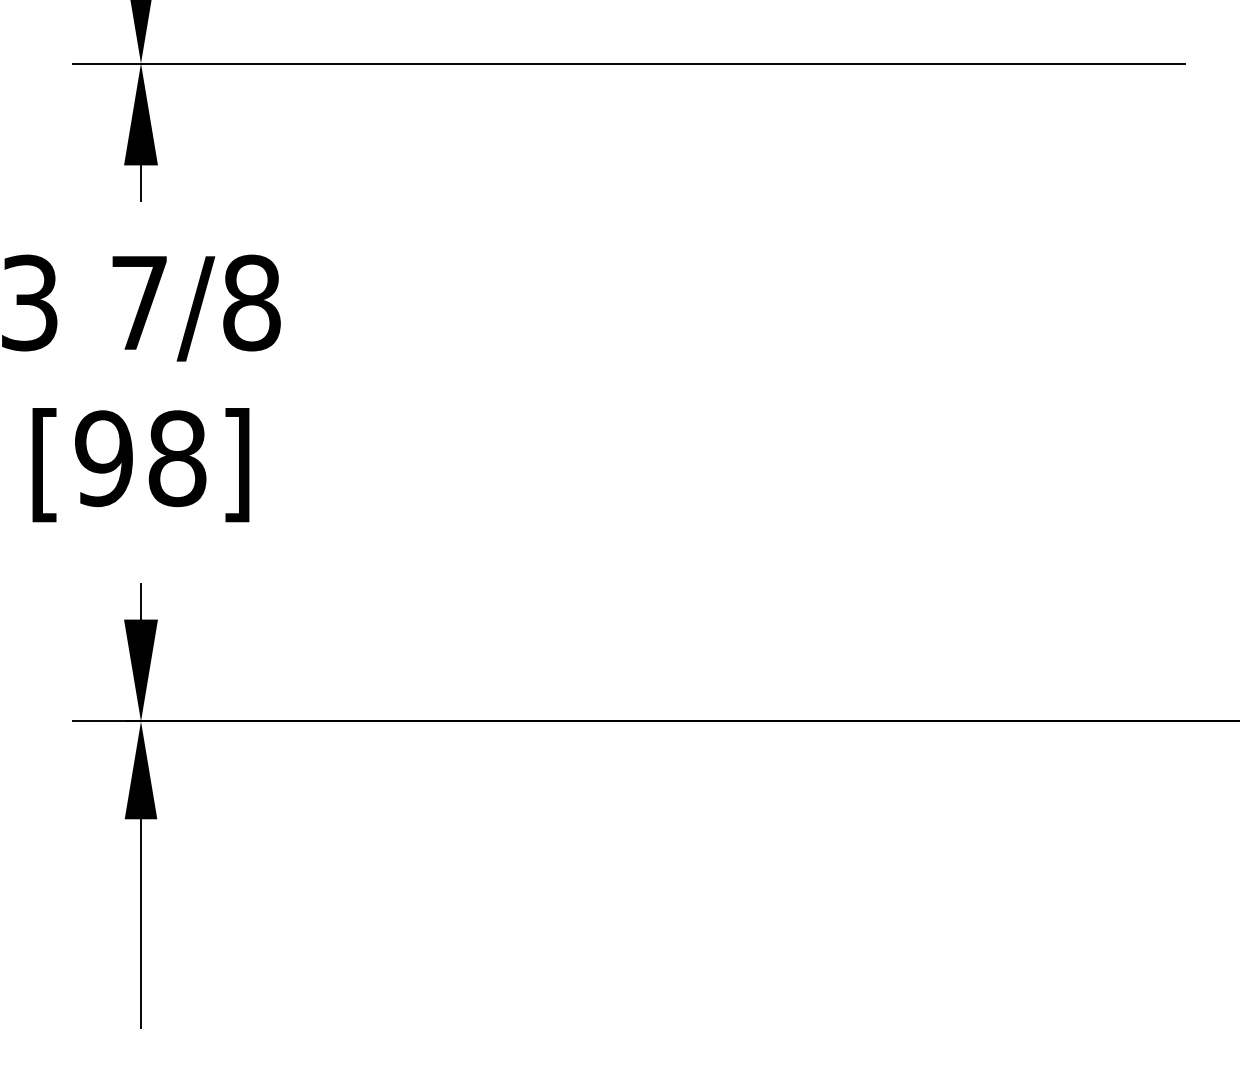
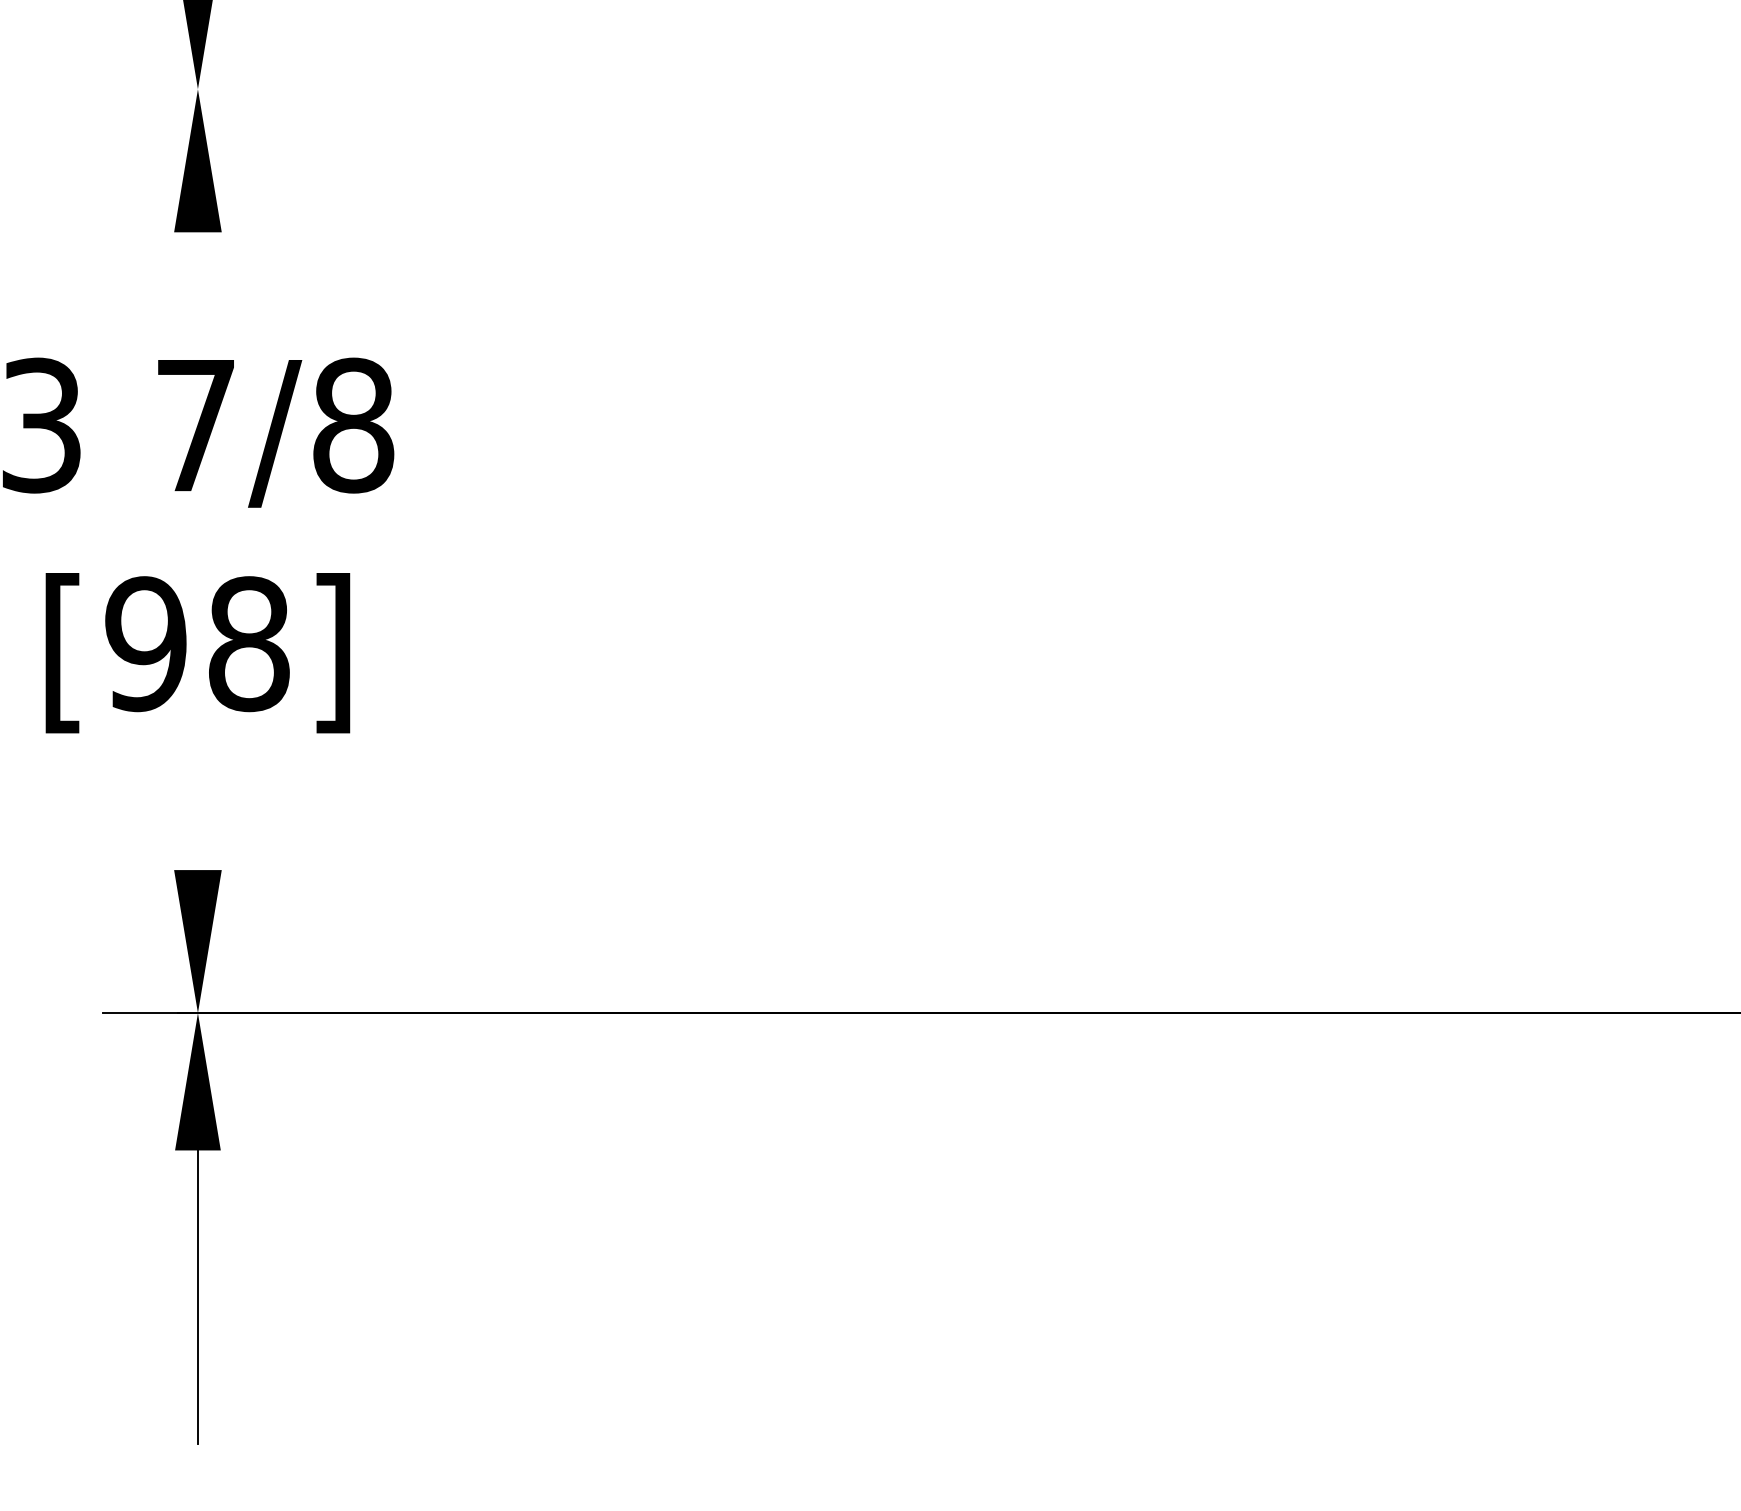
line: (628, 63) -> (882, 89), removed
line: (140, 182) -> (197, 256), removed
line: (140, 602) -> (197, 845), removed

